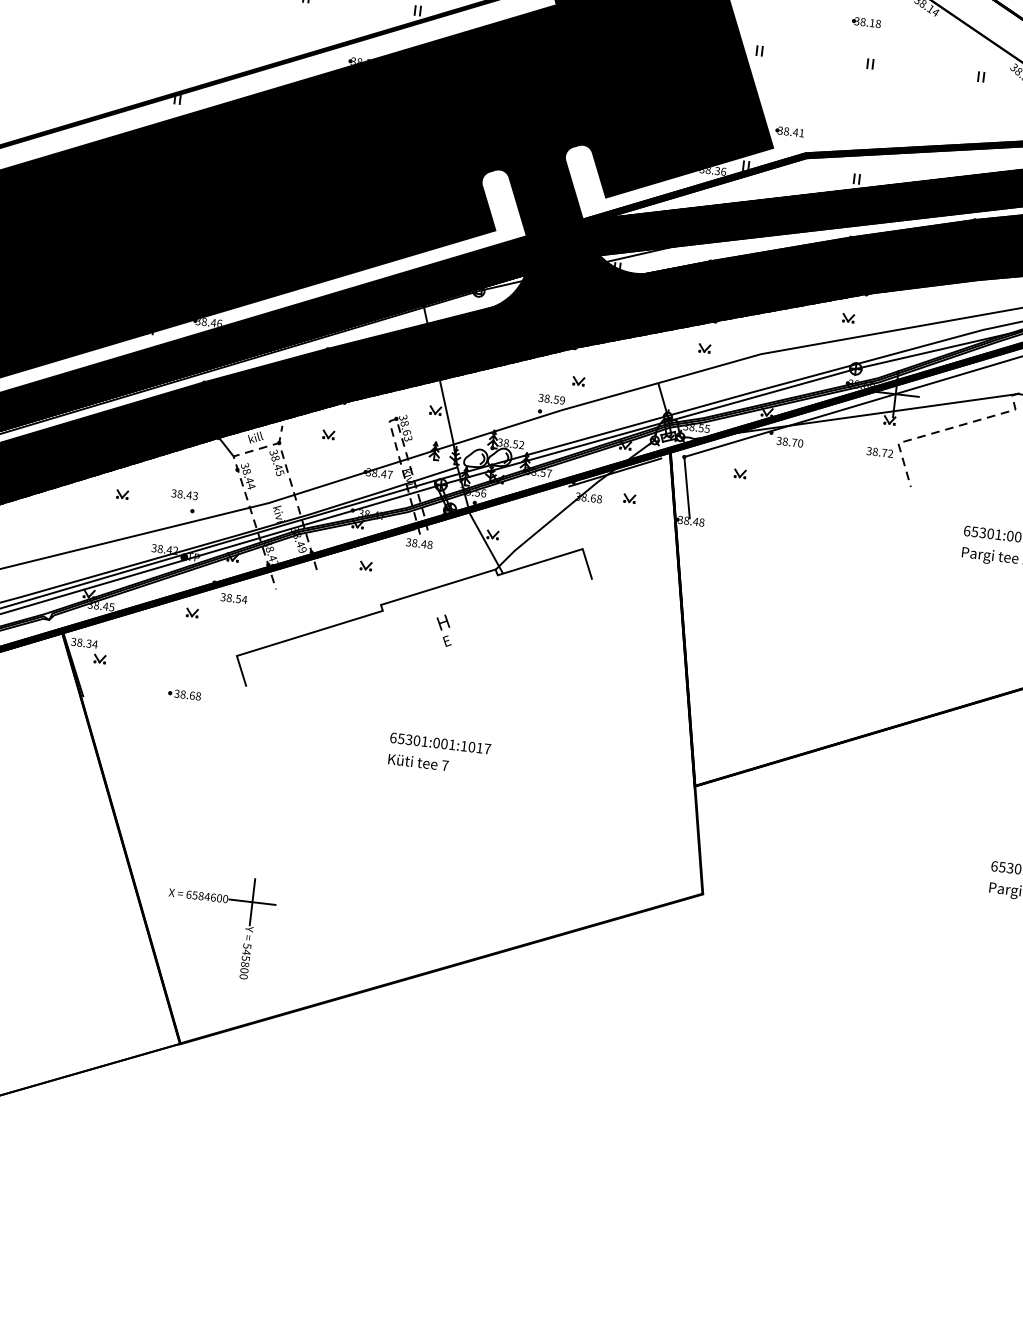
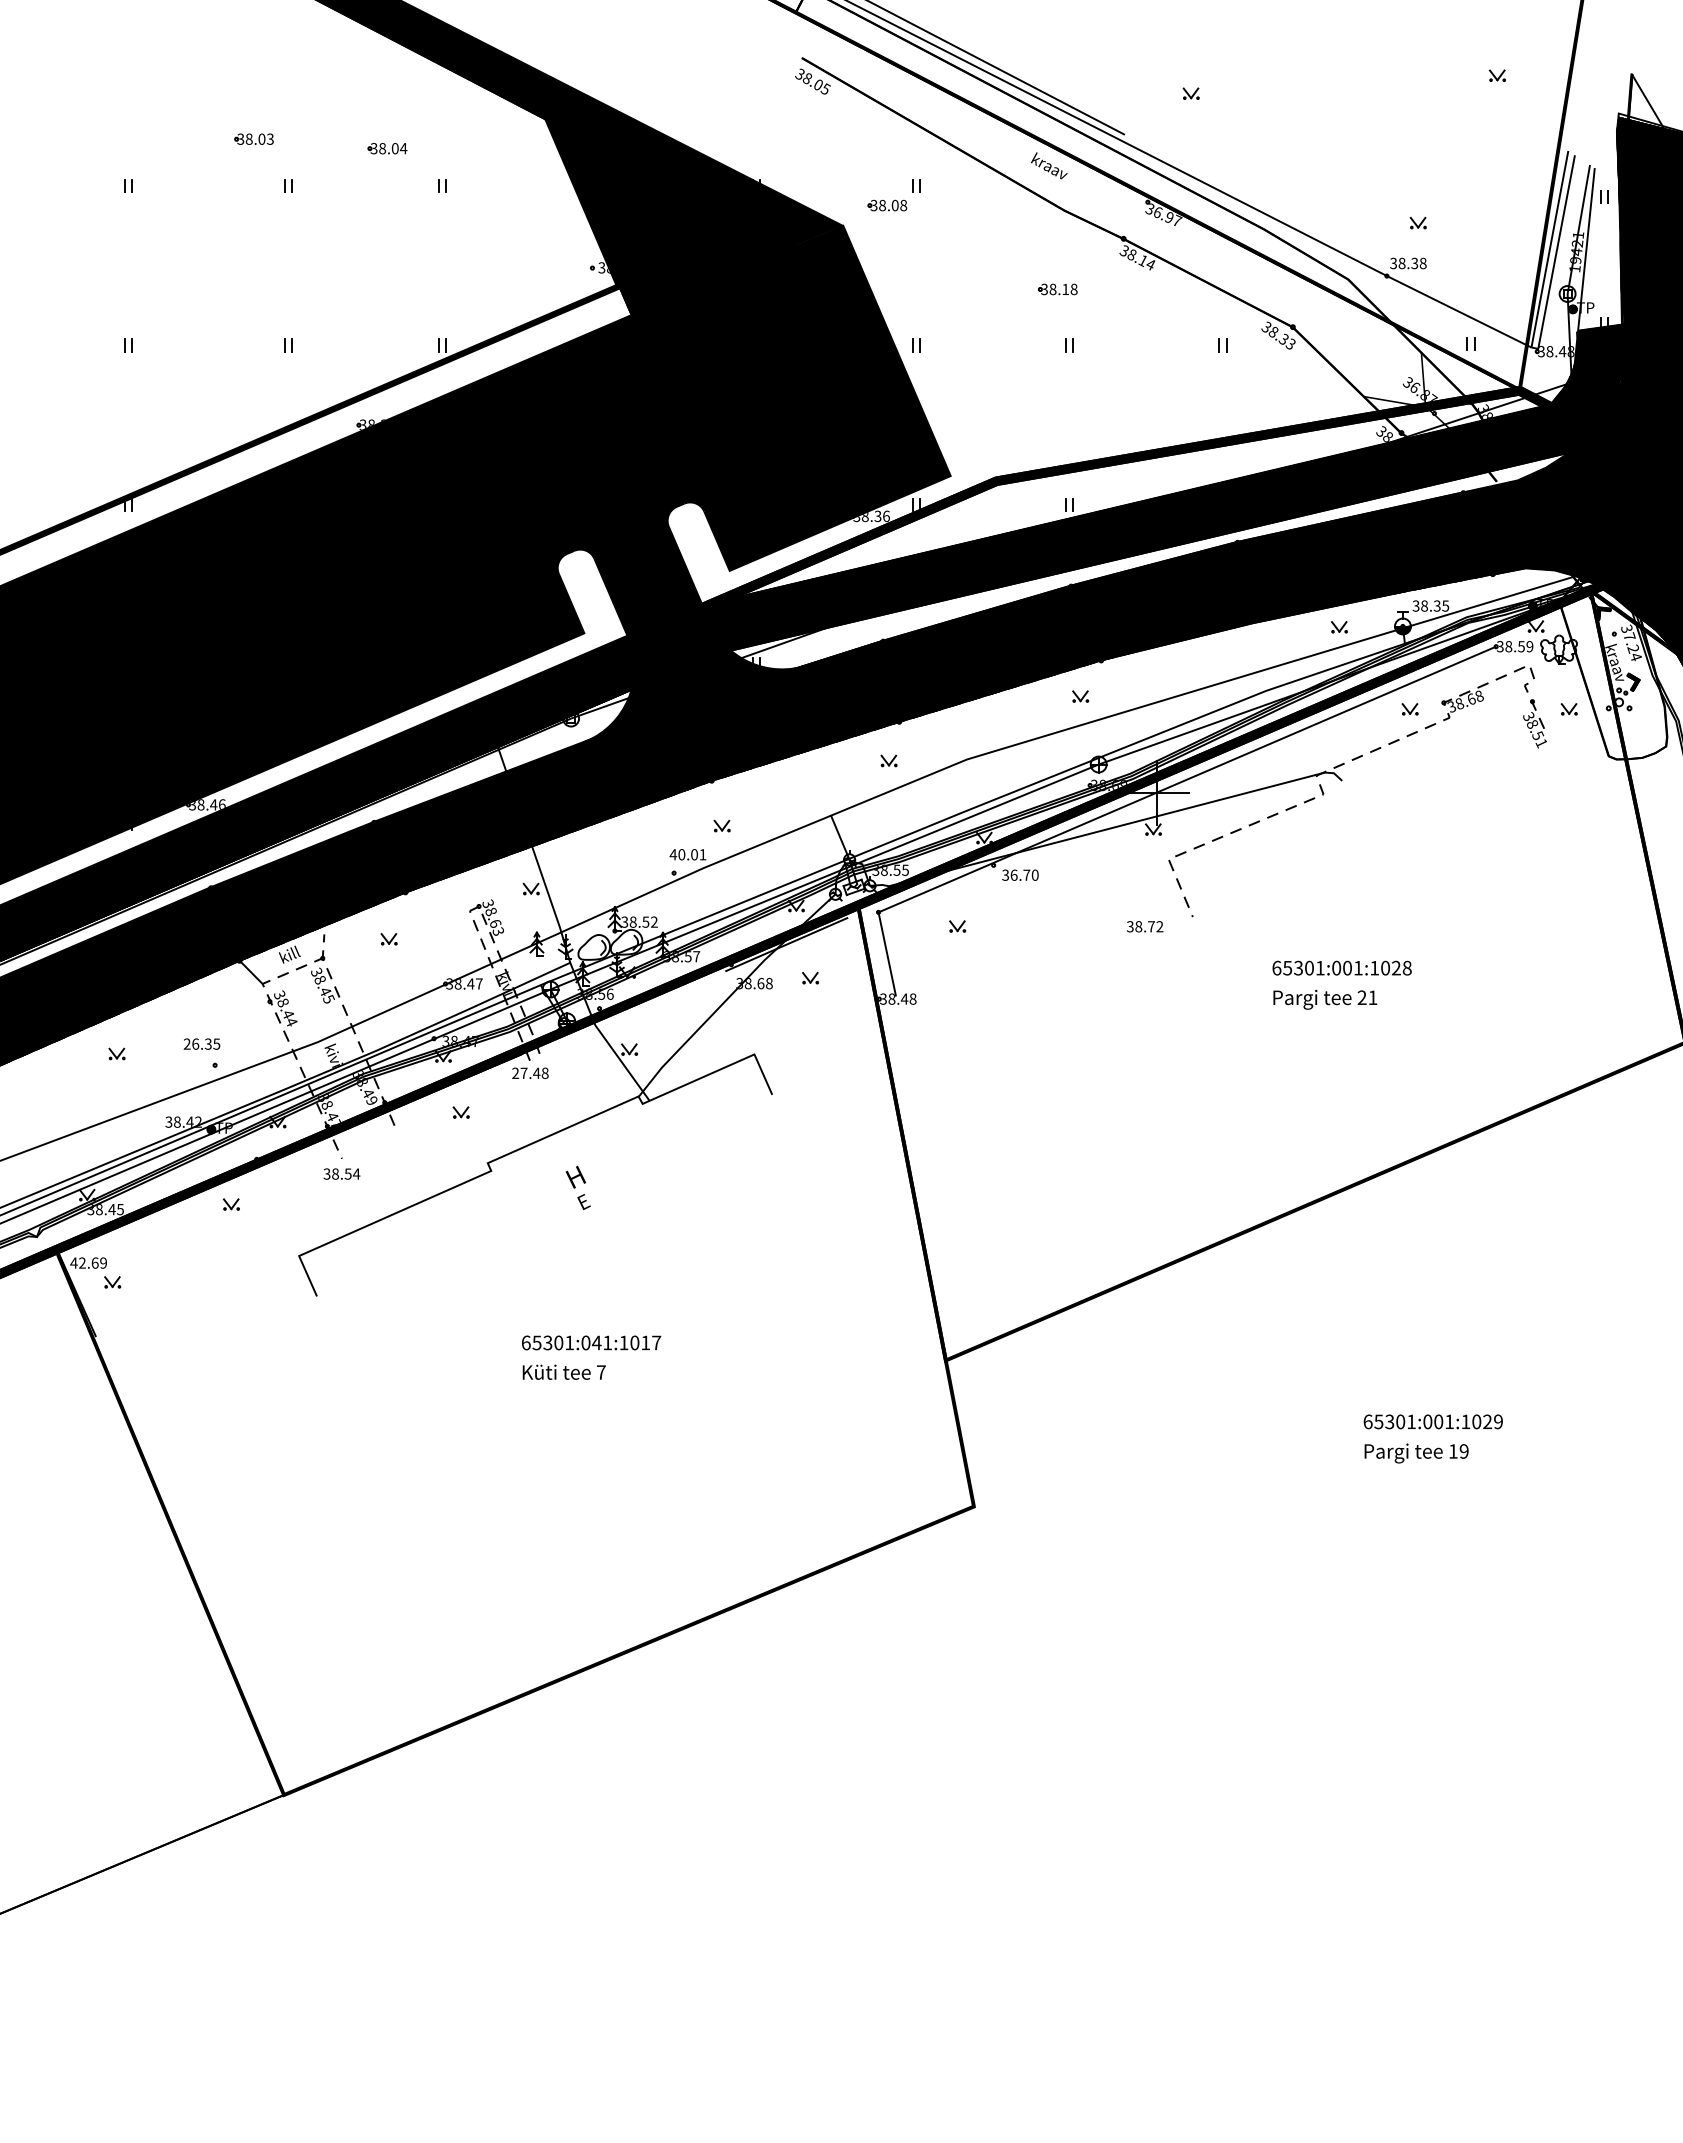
part: (789, 131) -> (970, 450), removed
text: (551, 399) -> (687, 854), 38.59 -> 40.01
text: (785, 441) -> (1013, 874), 38.70 -> 36.70
text: (880, 452) -> (1145, 926), moved
text: (184, 494) -> (201, 1043), 38.43 -> 26.35
text: (411, 542) -> (519, 1073), 38.48 -> 27.48
text: (233, 598) -> (341, 1173), moved
text: (84, 642) -> (88, 1262), 38.34 -> 42.69
part: (184, 694) -> (233, 1317), removed
text: (444, 743) -> (596, 1342), 65301:001:1017 -> 65301:041:1017
part: (219, 902) -> (315, 1595), removed

